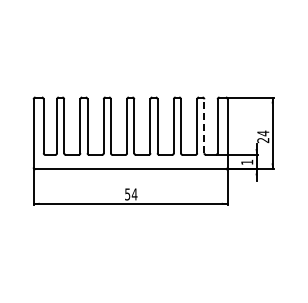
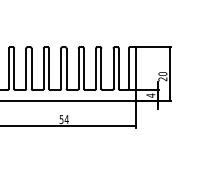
line: (204, 126) -> (118, 68), dashed -> solid
text: (263, 133) -> (163, 74), 24 -> 20
text: (247, 162) -> (151, 95), 1 -> 4

